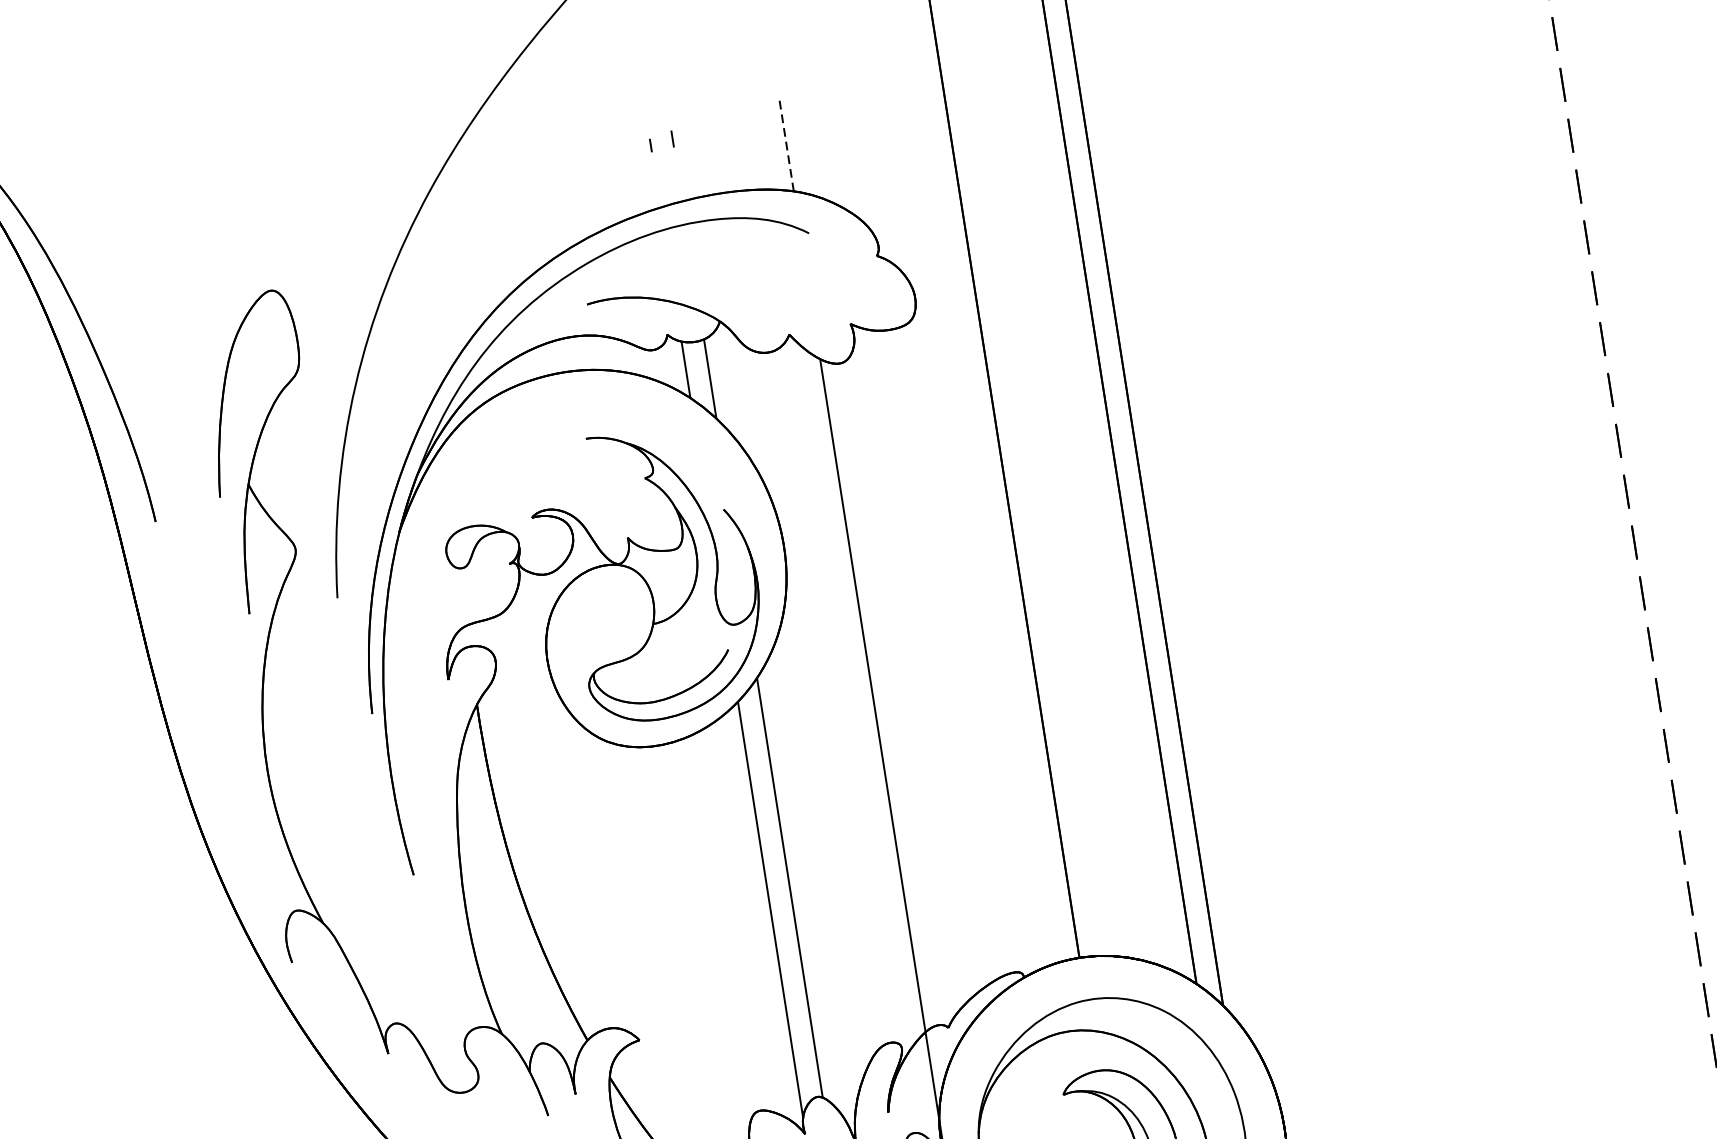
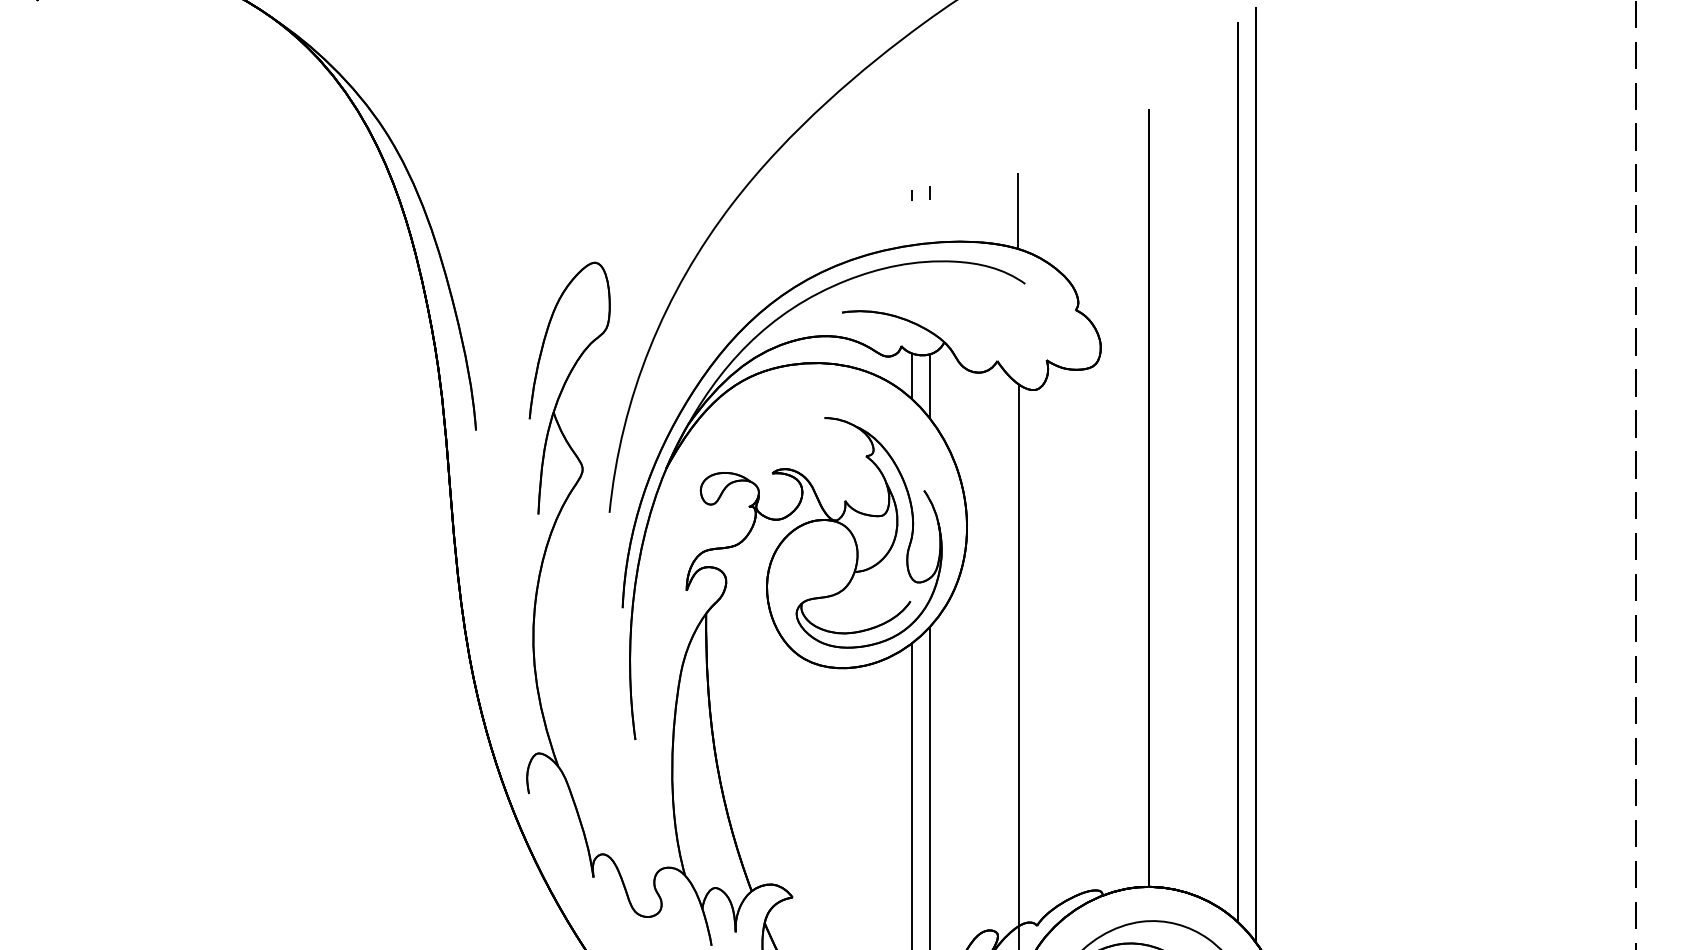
line: (786, 143) -> (1018, 210), dashed -> solid

